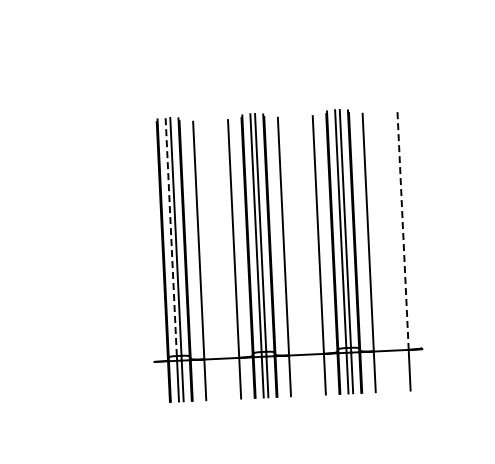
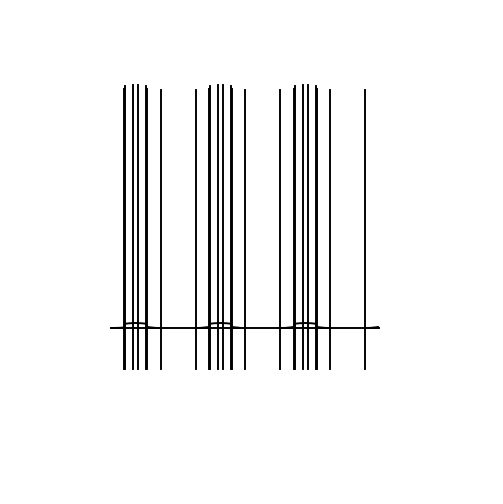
line: (403, 230) -> (365, 208), dashed -> solid
line: (171, 237) -> (133, 204), dashed -> solid

